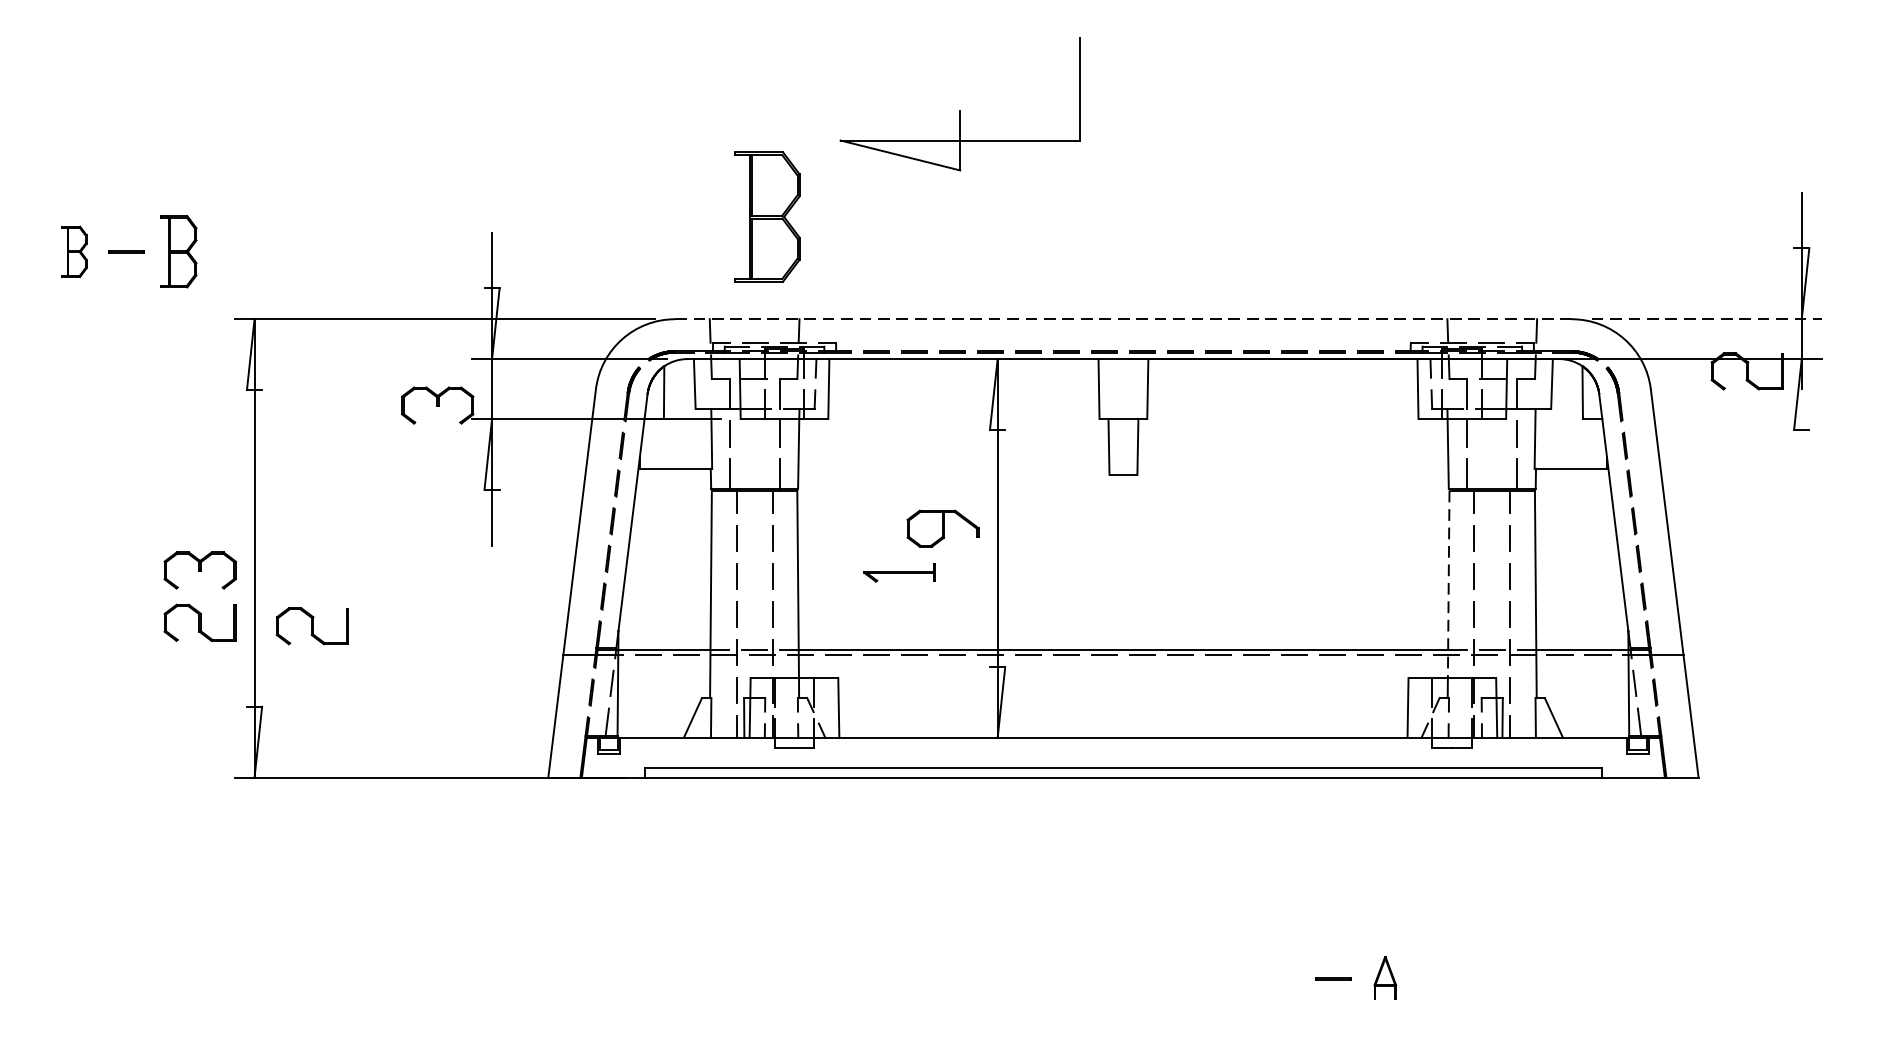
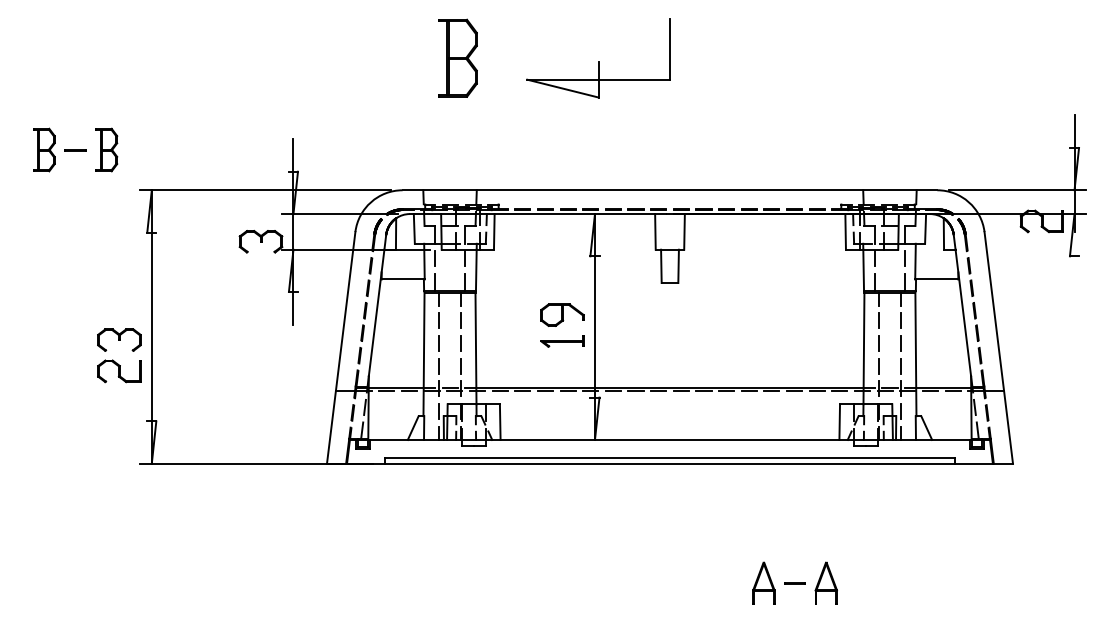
part: (959, 104) -> (598, 58), moved
part: (767, 215) -> (457, 57), moved
part: (74, 250) -> (44, 149), size x1.43
line: (1124, 319) -> (670, 190), dashed -> solid
line: (1706, 319) -> (1017, 190), dashed -> solid
part: (899, 572) -> (562, 341), moved
line: (1447, 584) -> (863, 348), dashed -> solid
part: (312, 626) -> (186, 373), removed
part: (1280, 976) -> (763, 582), added
part: (1384, 976) -> (825, 582), size x1.67

